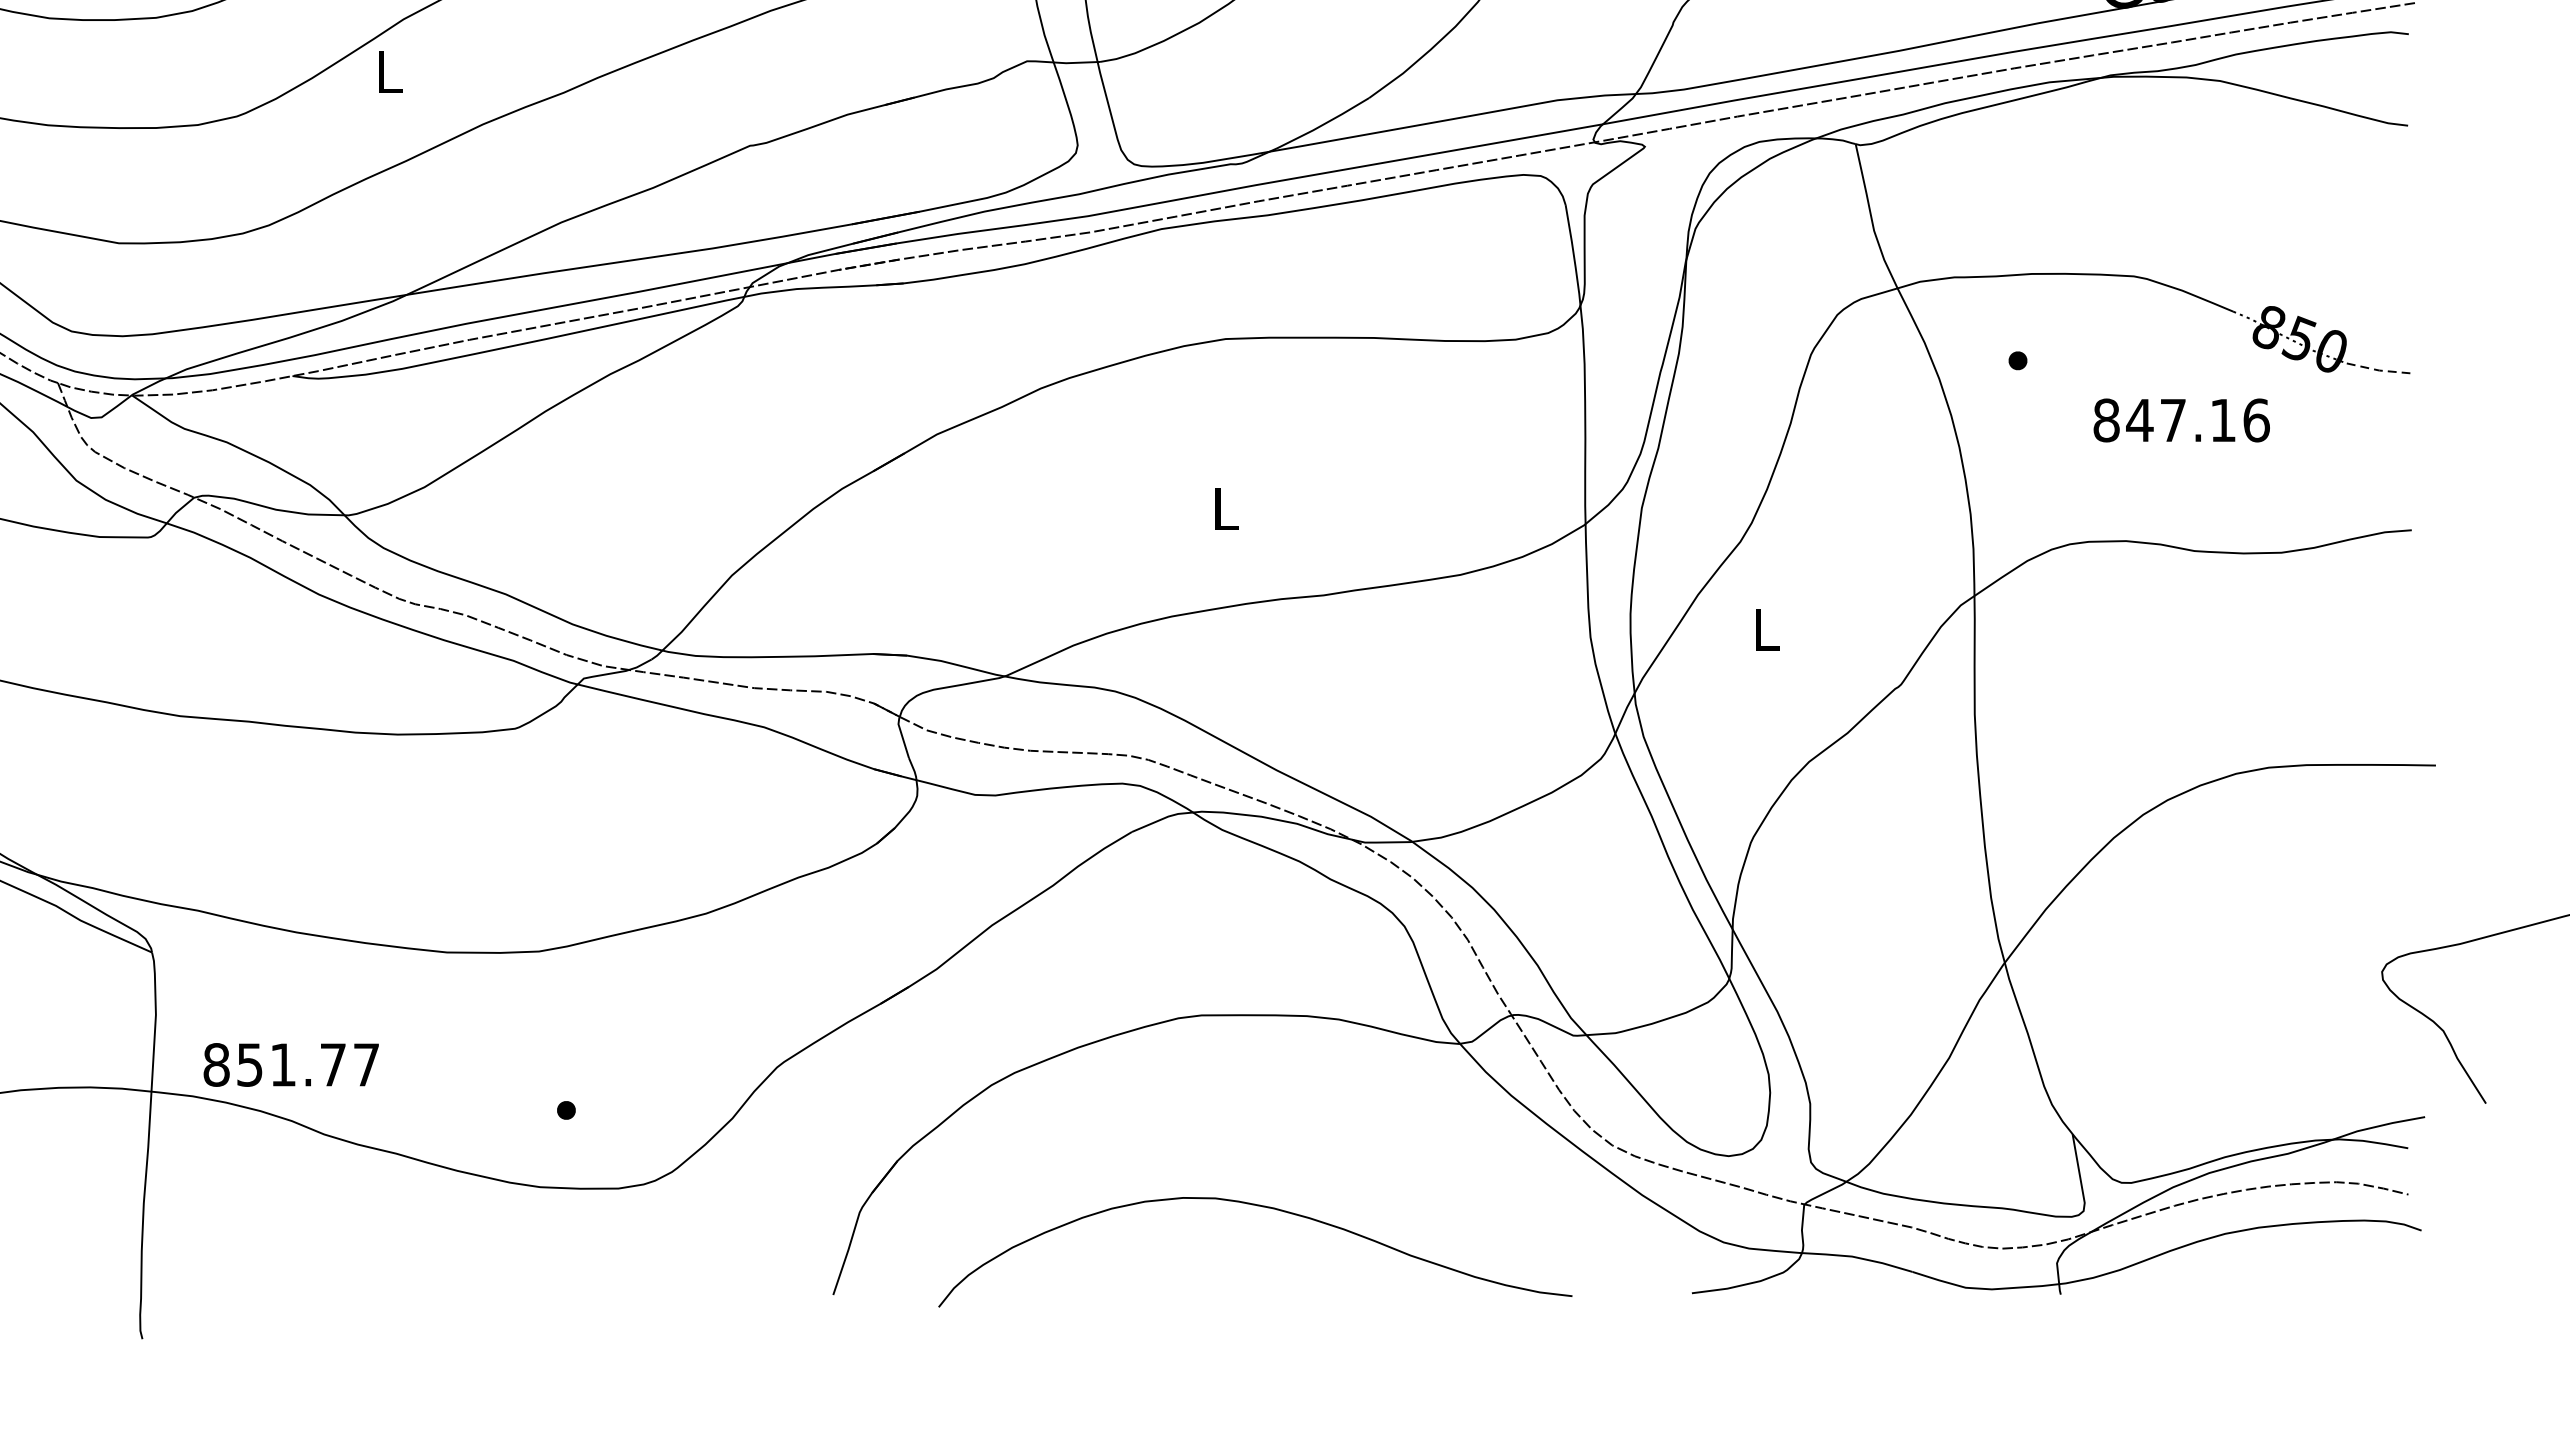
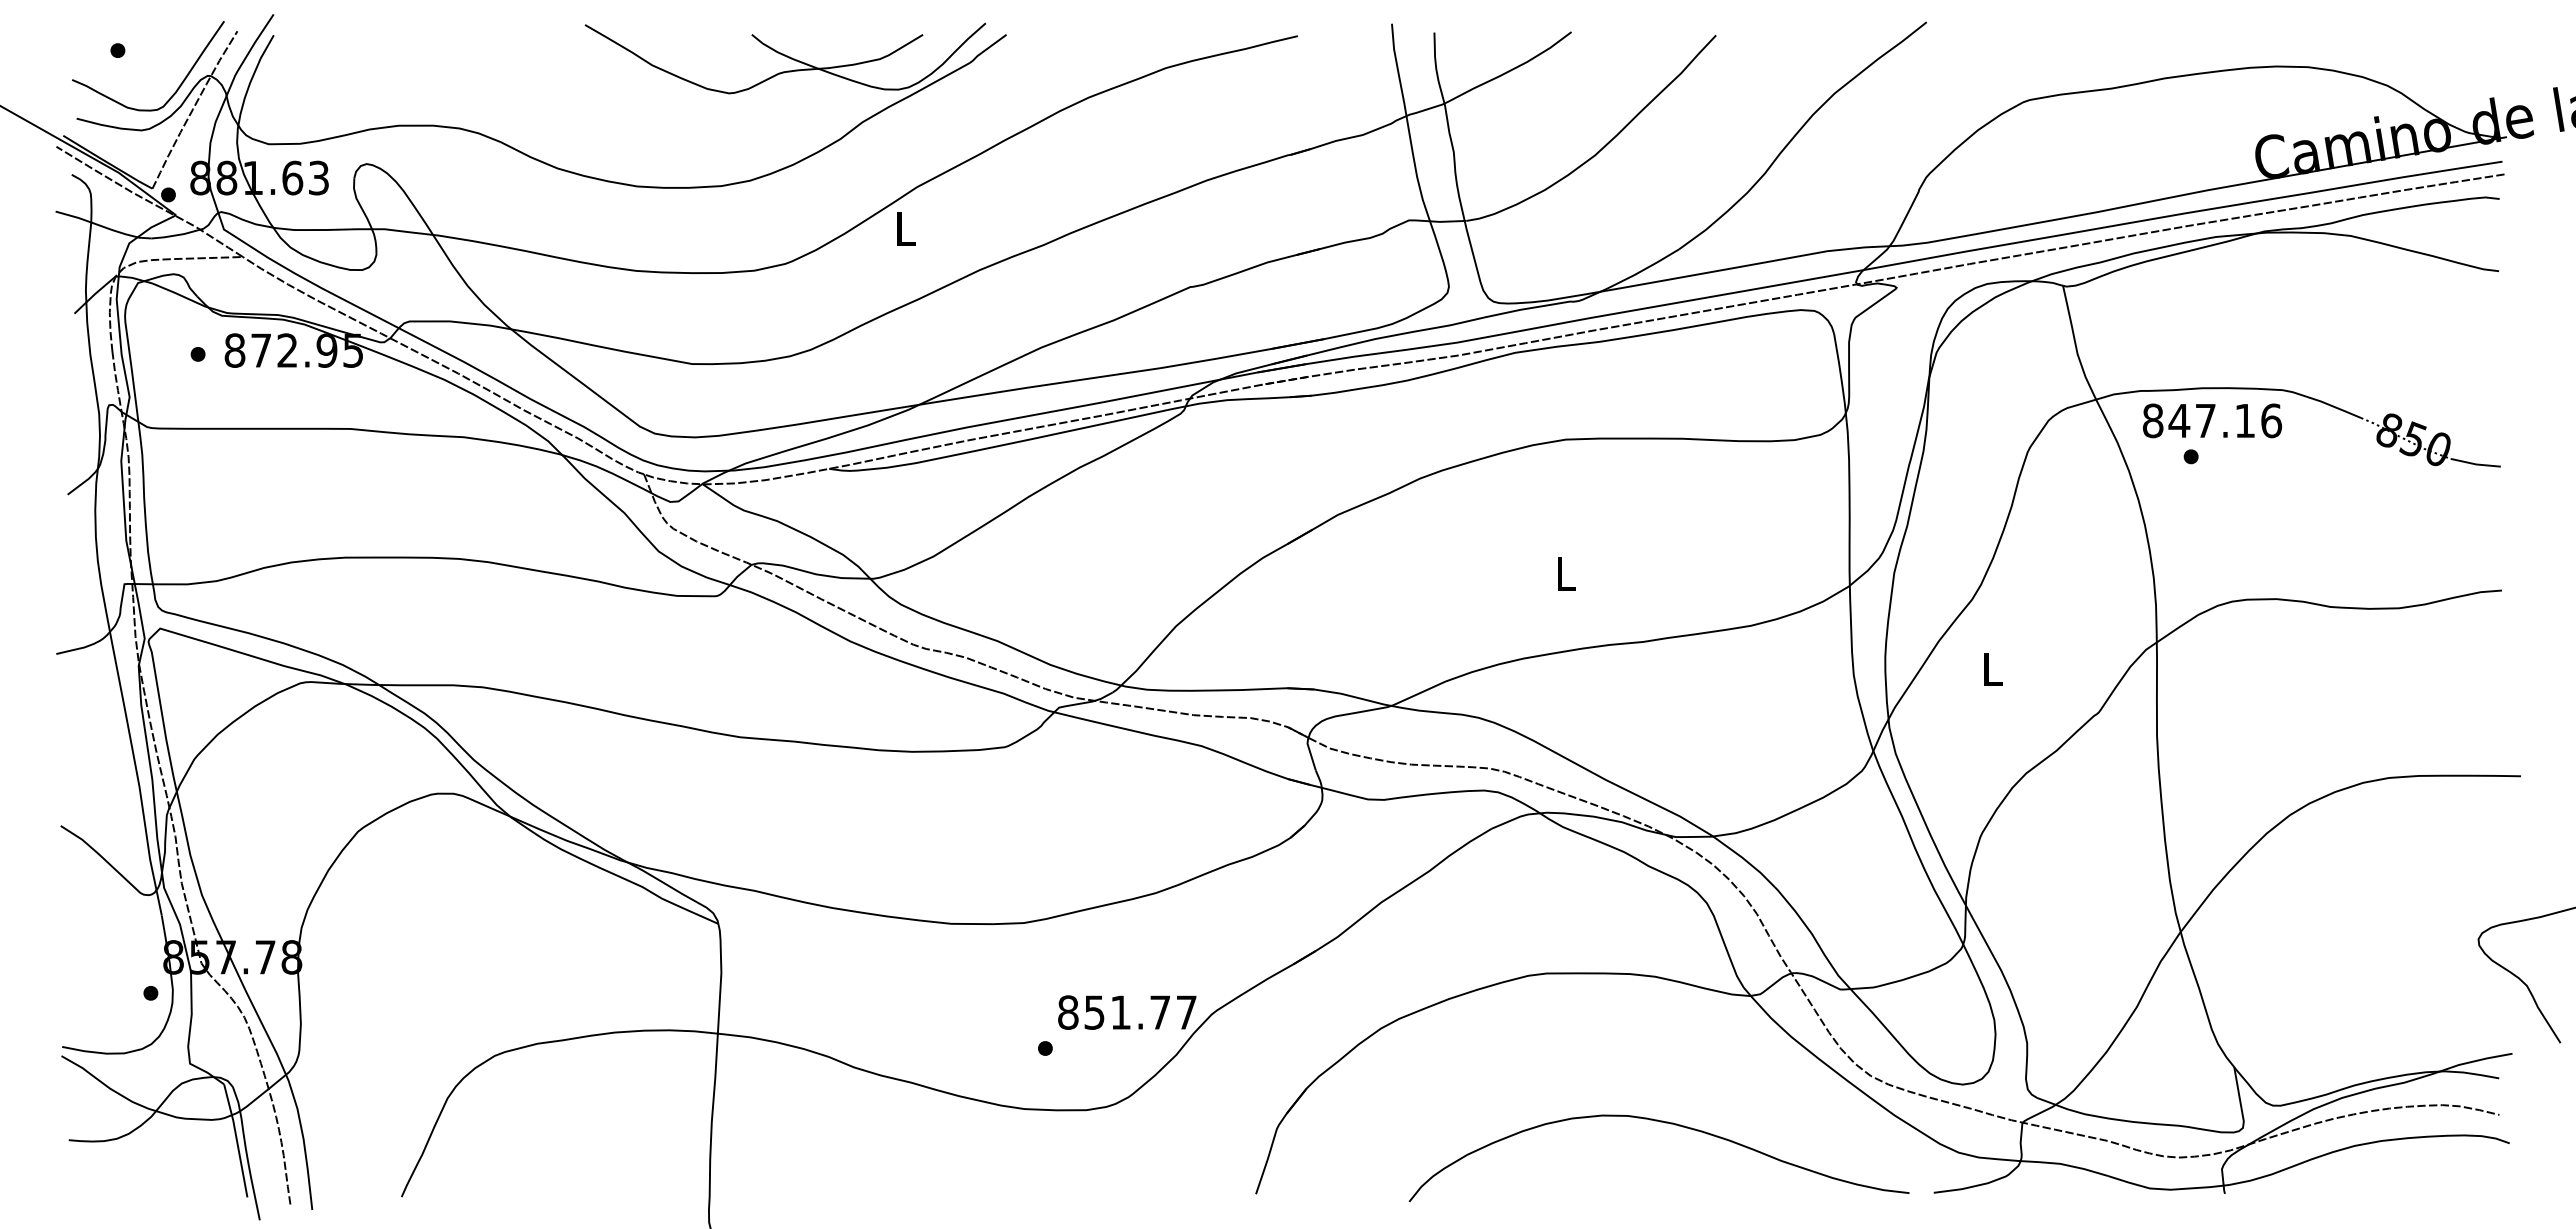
line: (2379, 370) -> (2476, 464), dashed -> solid
text: (2181, 419) -> (2212, 420), moved
text: (291, 1064) -> (1127, 1012), moved
curve: (1263, 1207) -> (1665, 1123), moved

